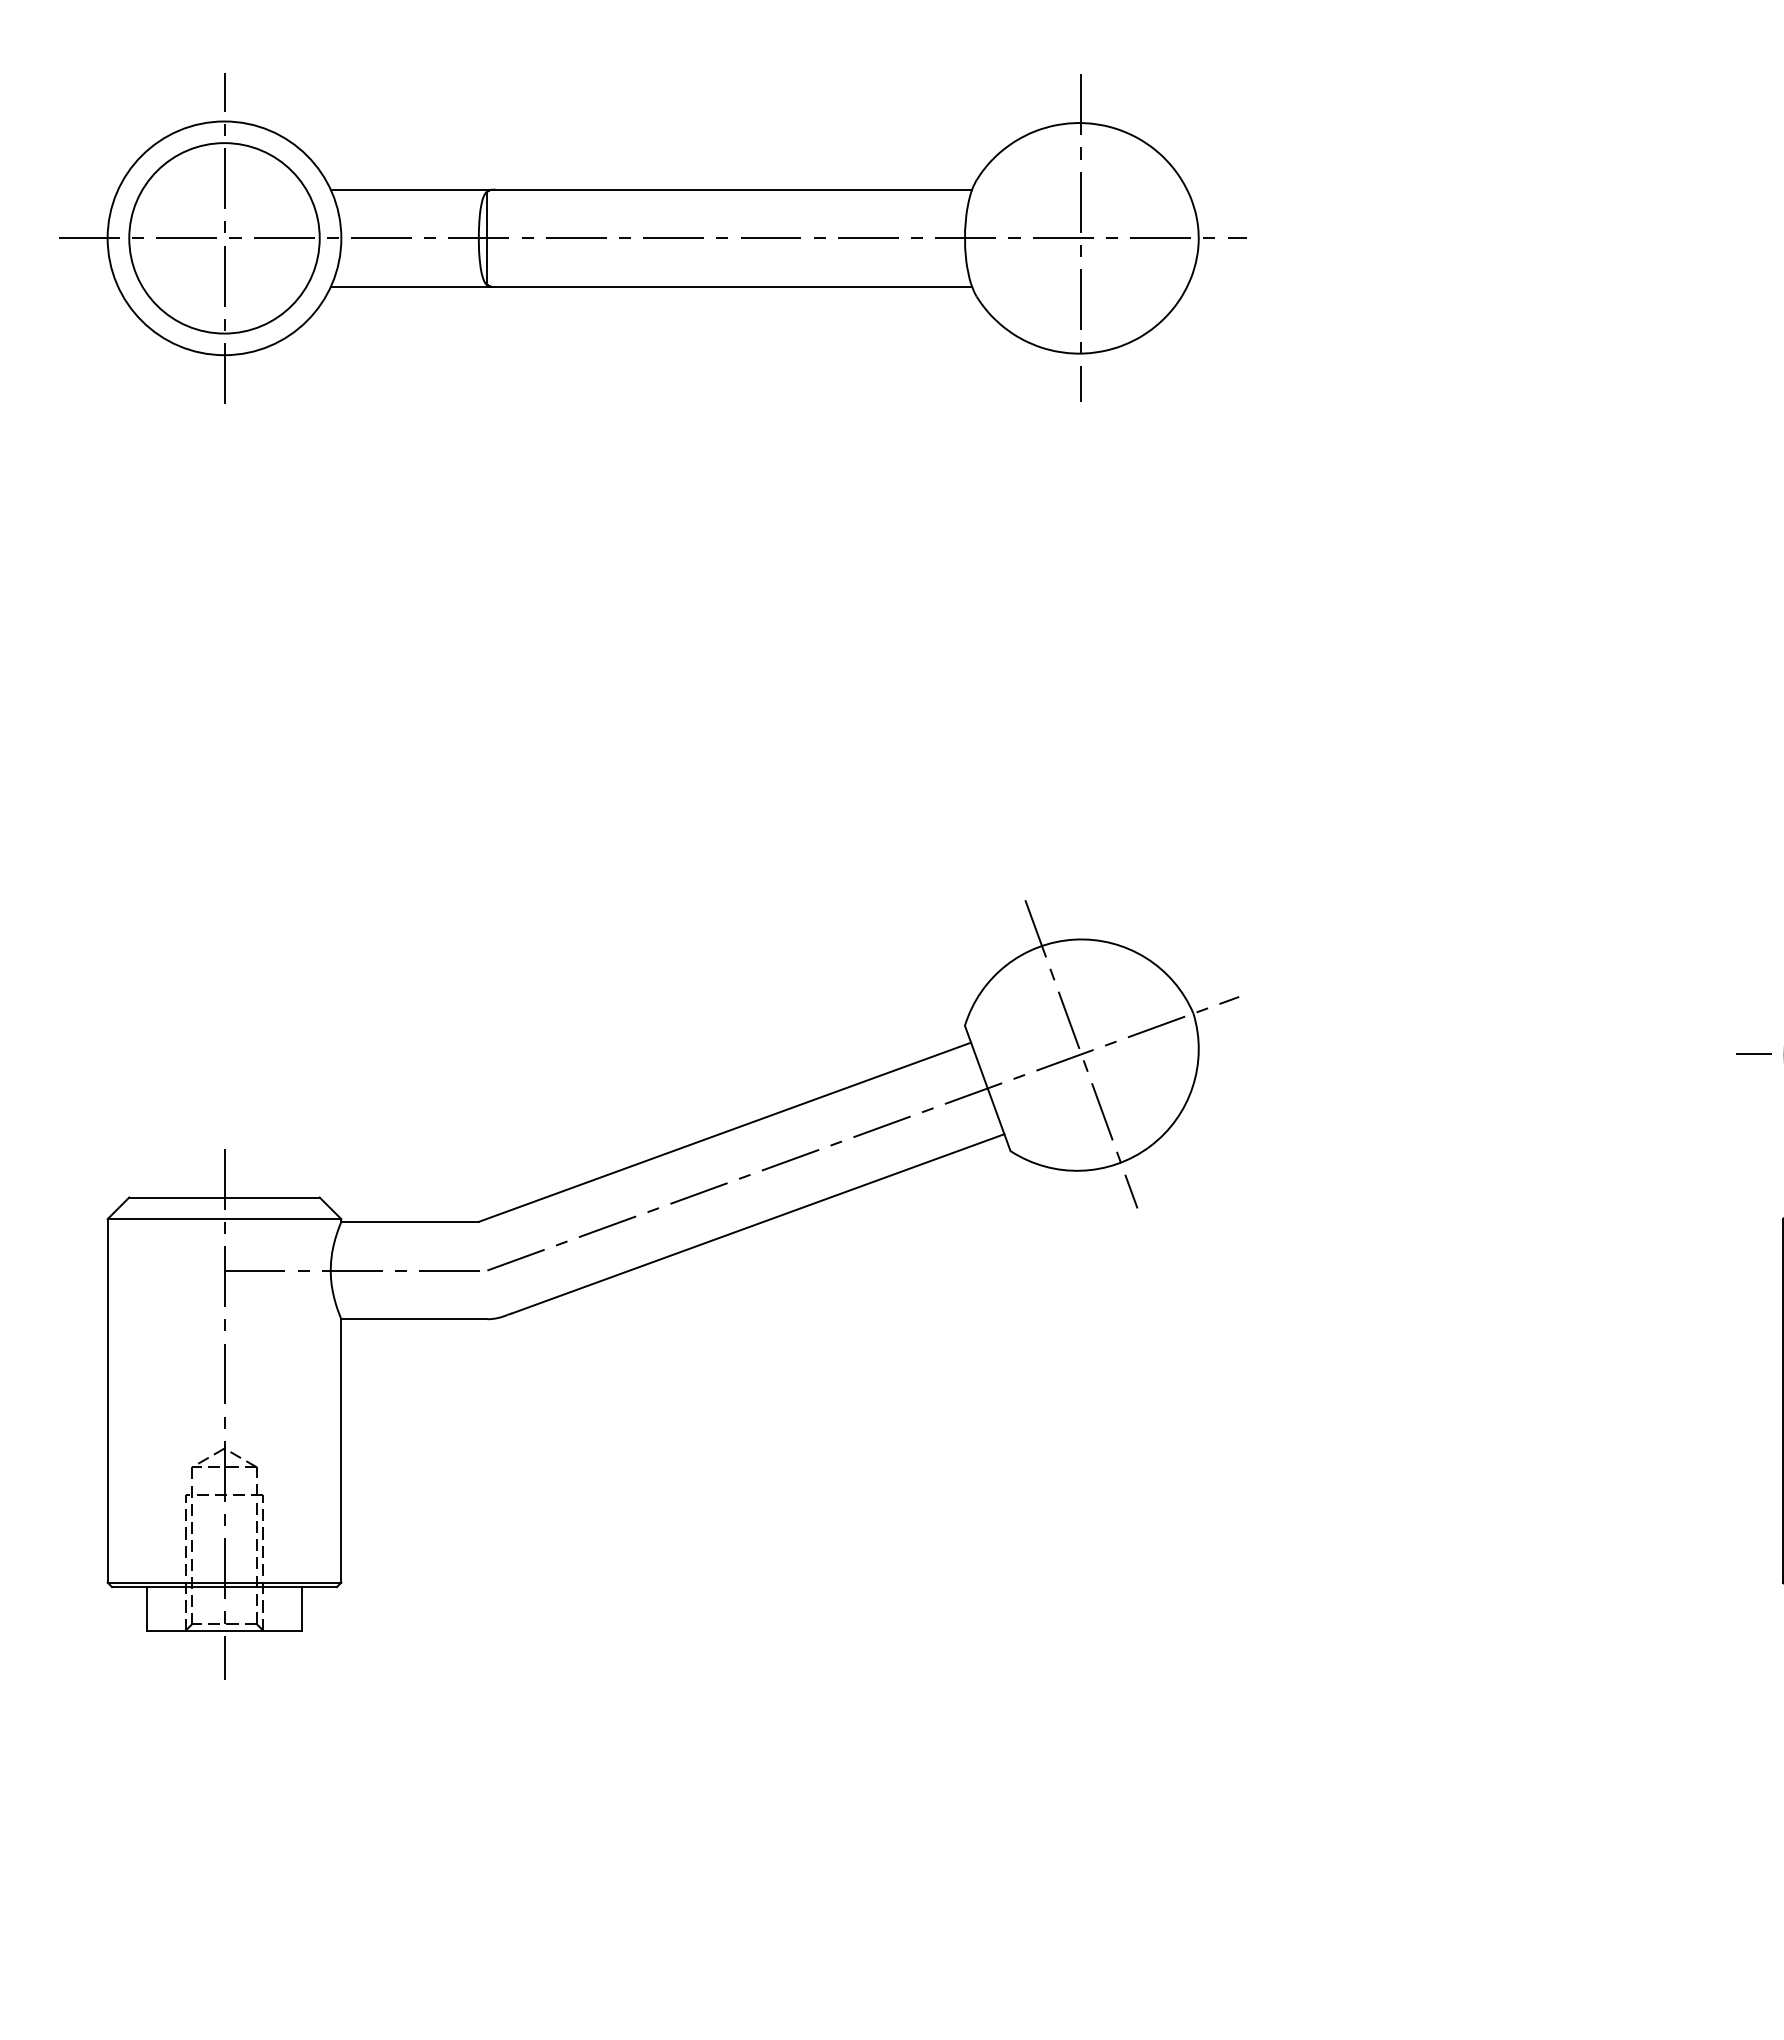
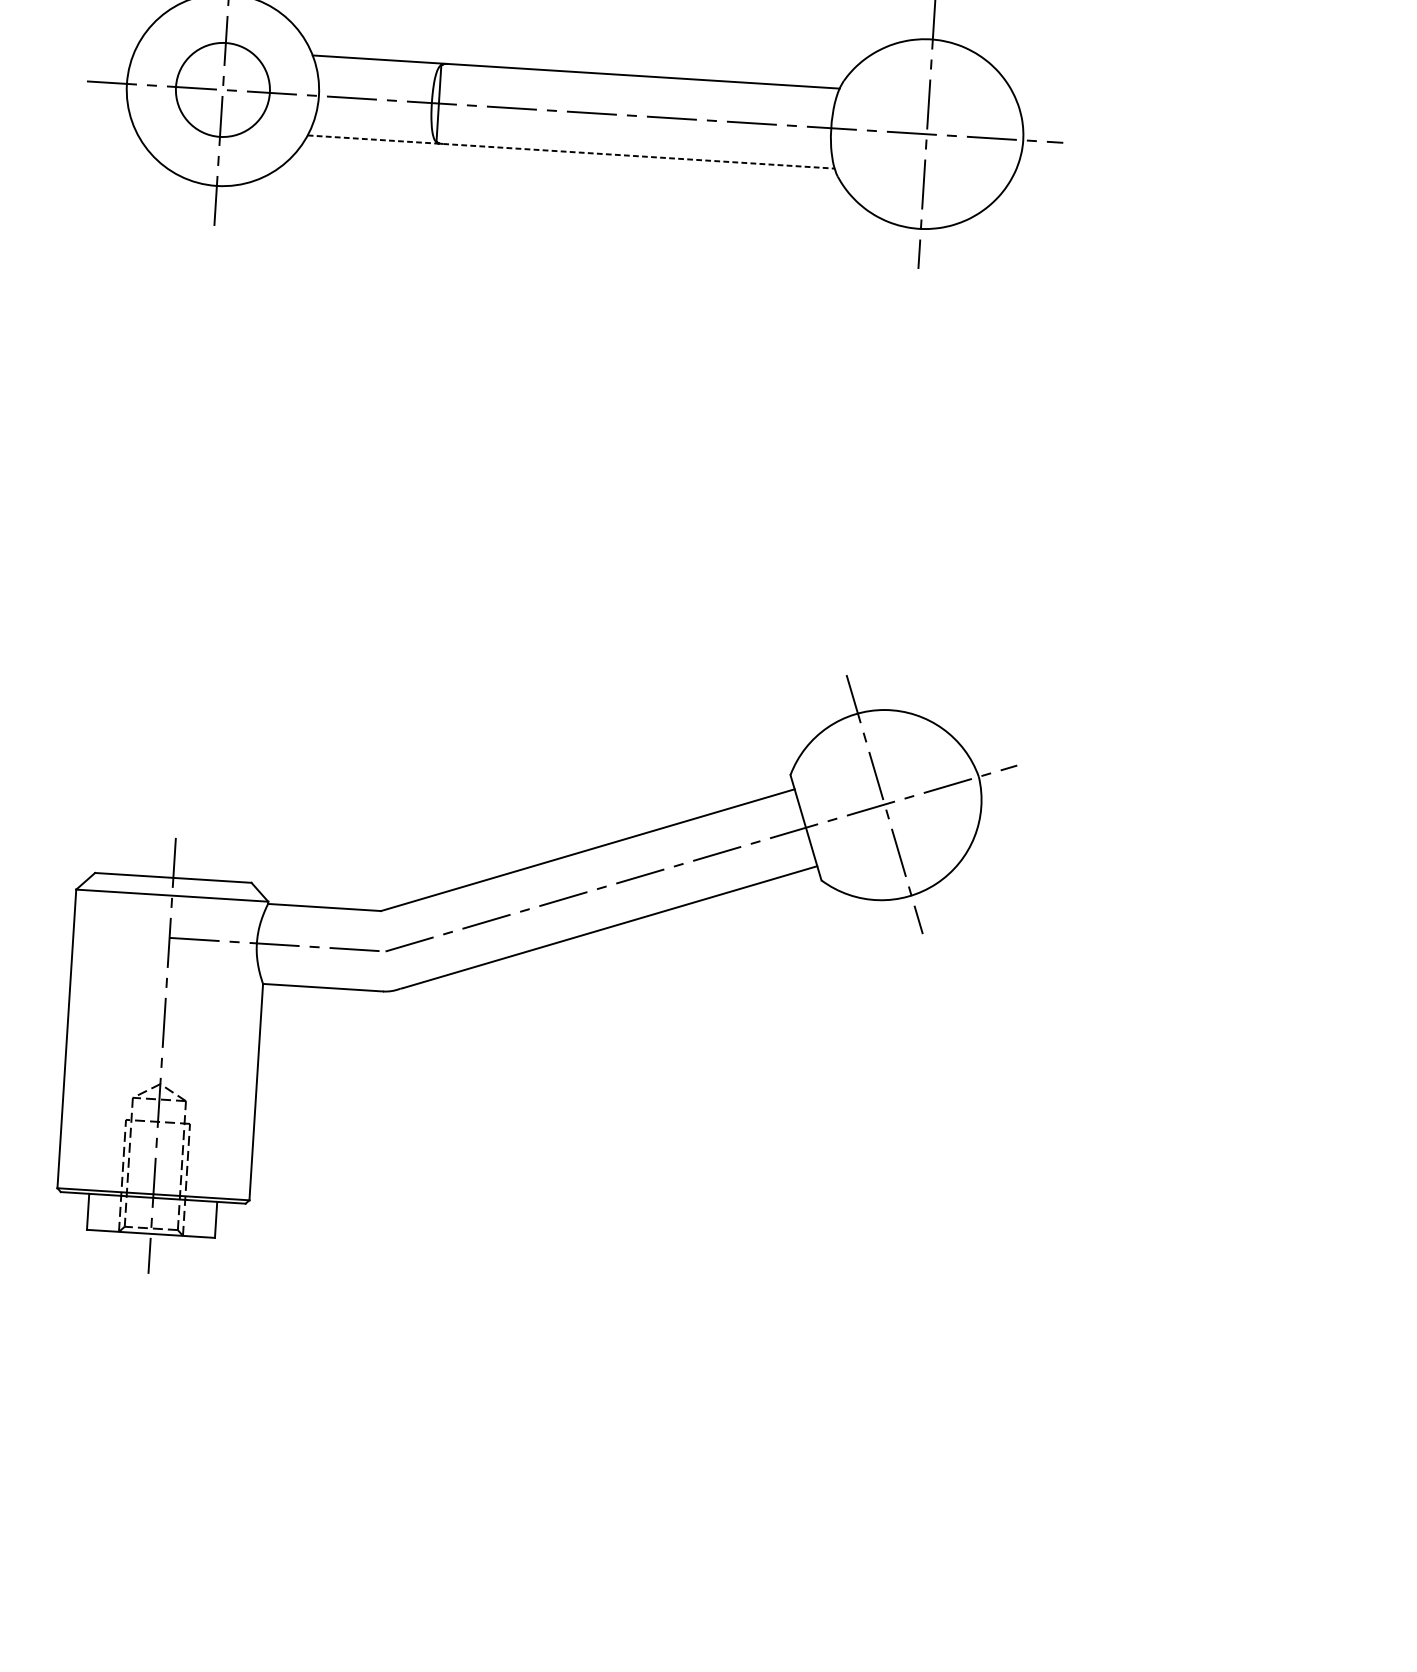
circle: (224, 238) -> (222, 90), size x0.6
line: (651, 287) -> (571, 152), solid -> dashed

